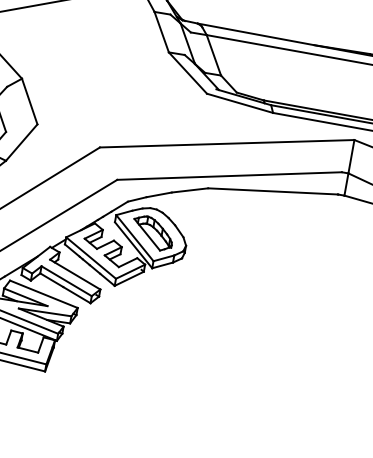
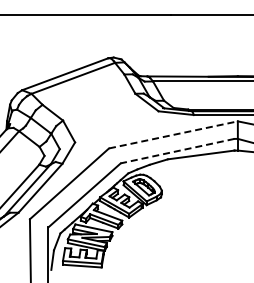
line: (227, 142) -> (173, 134), solid -> dashed
line: (229, 176) -> (177, 151), solid -> dashed

